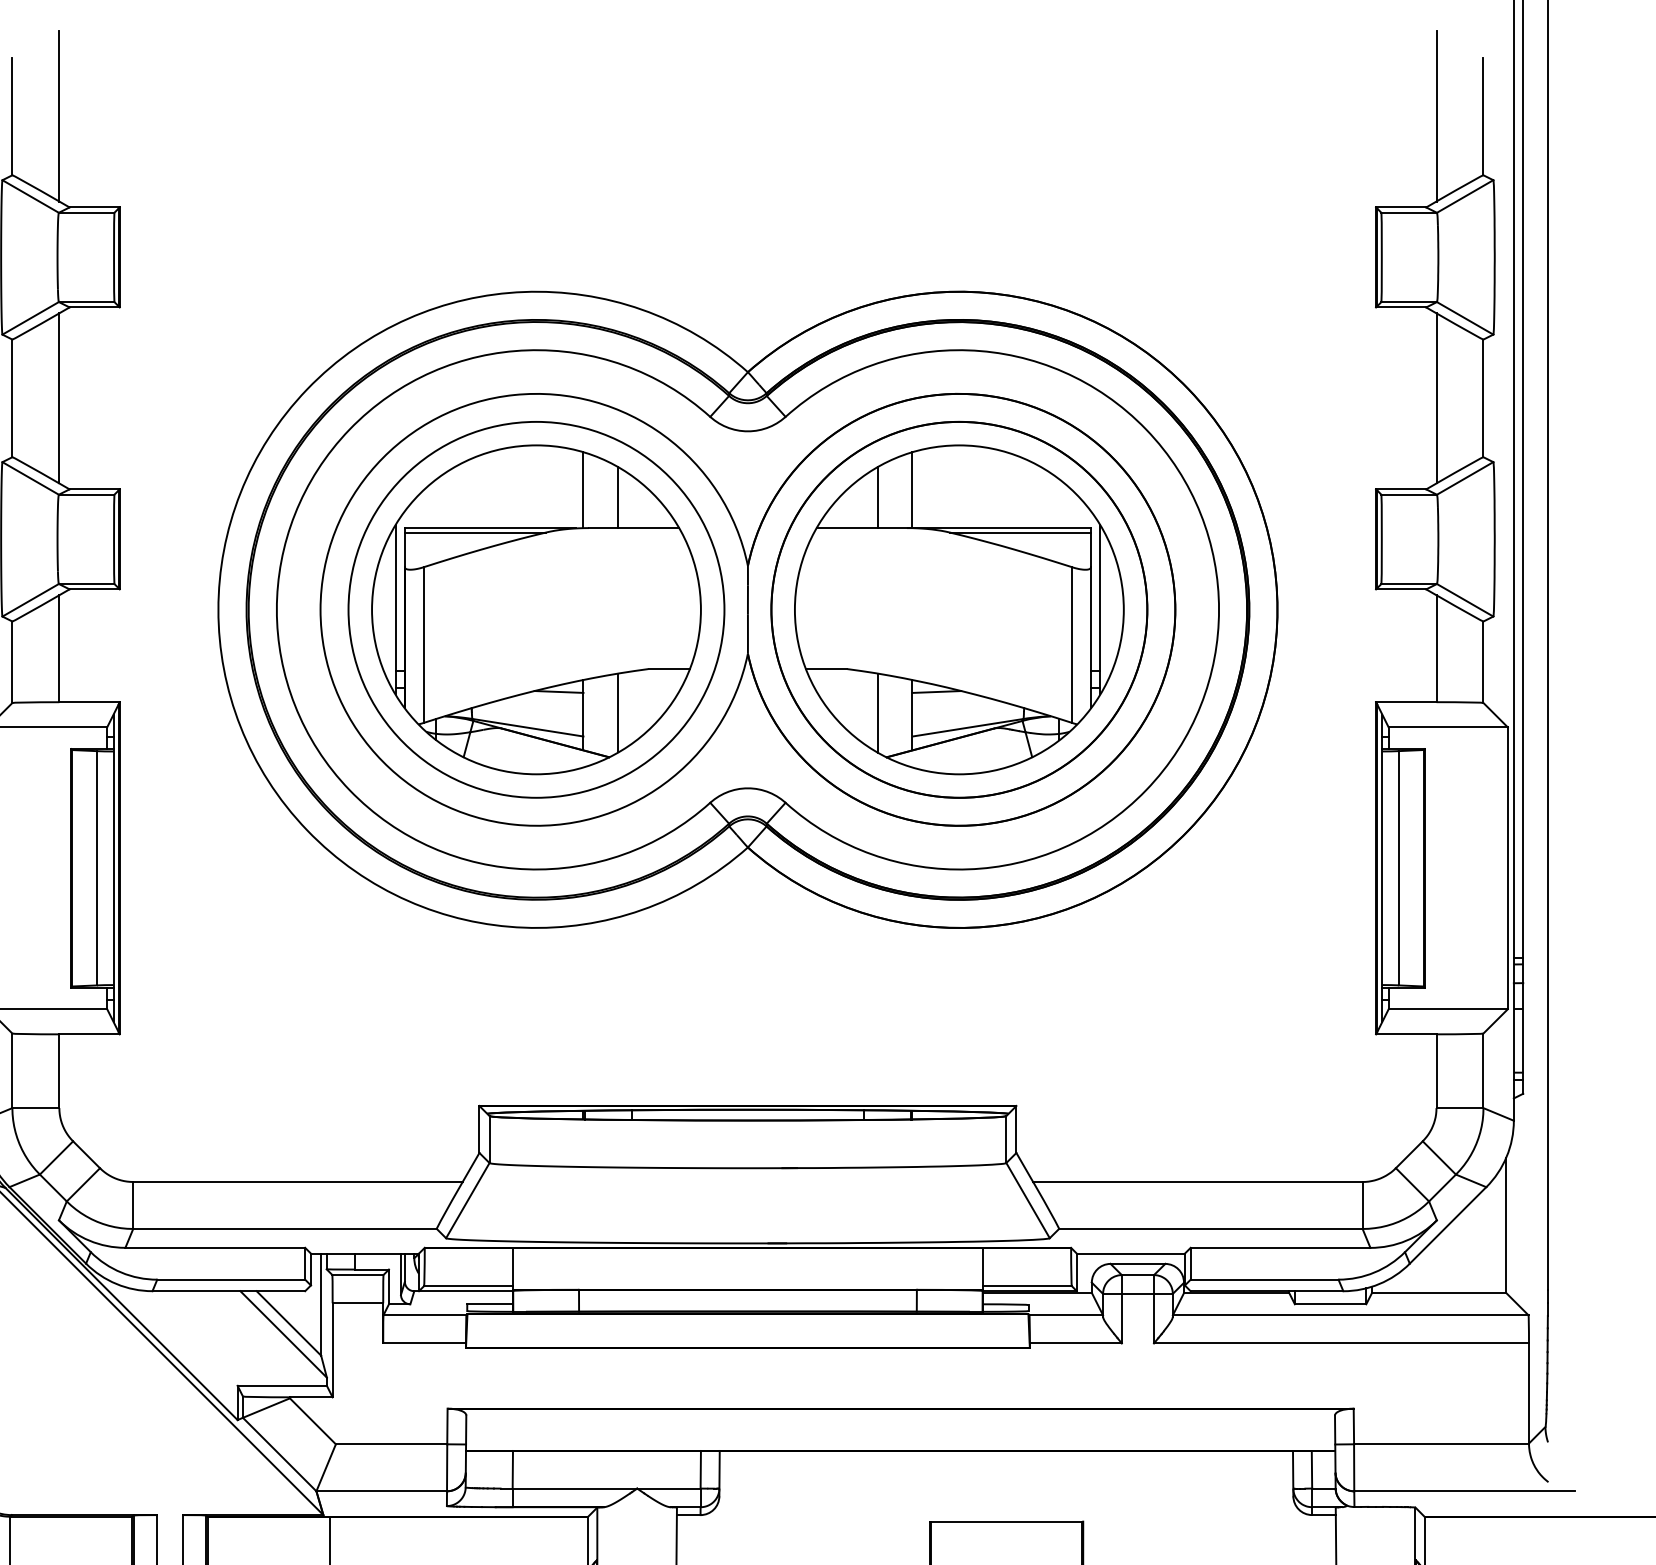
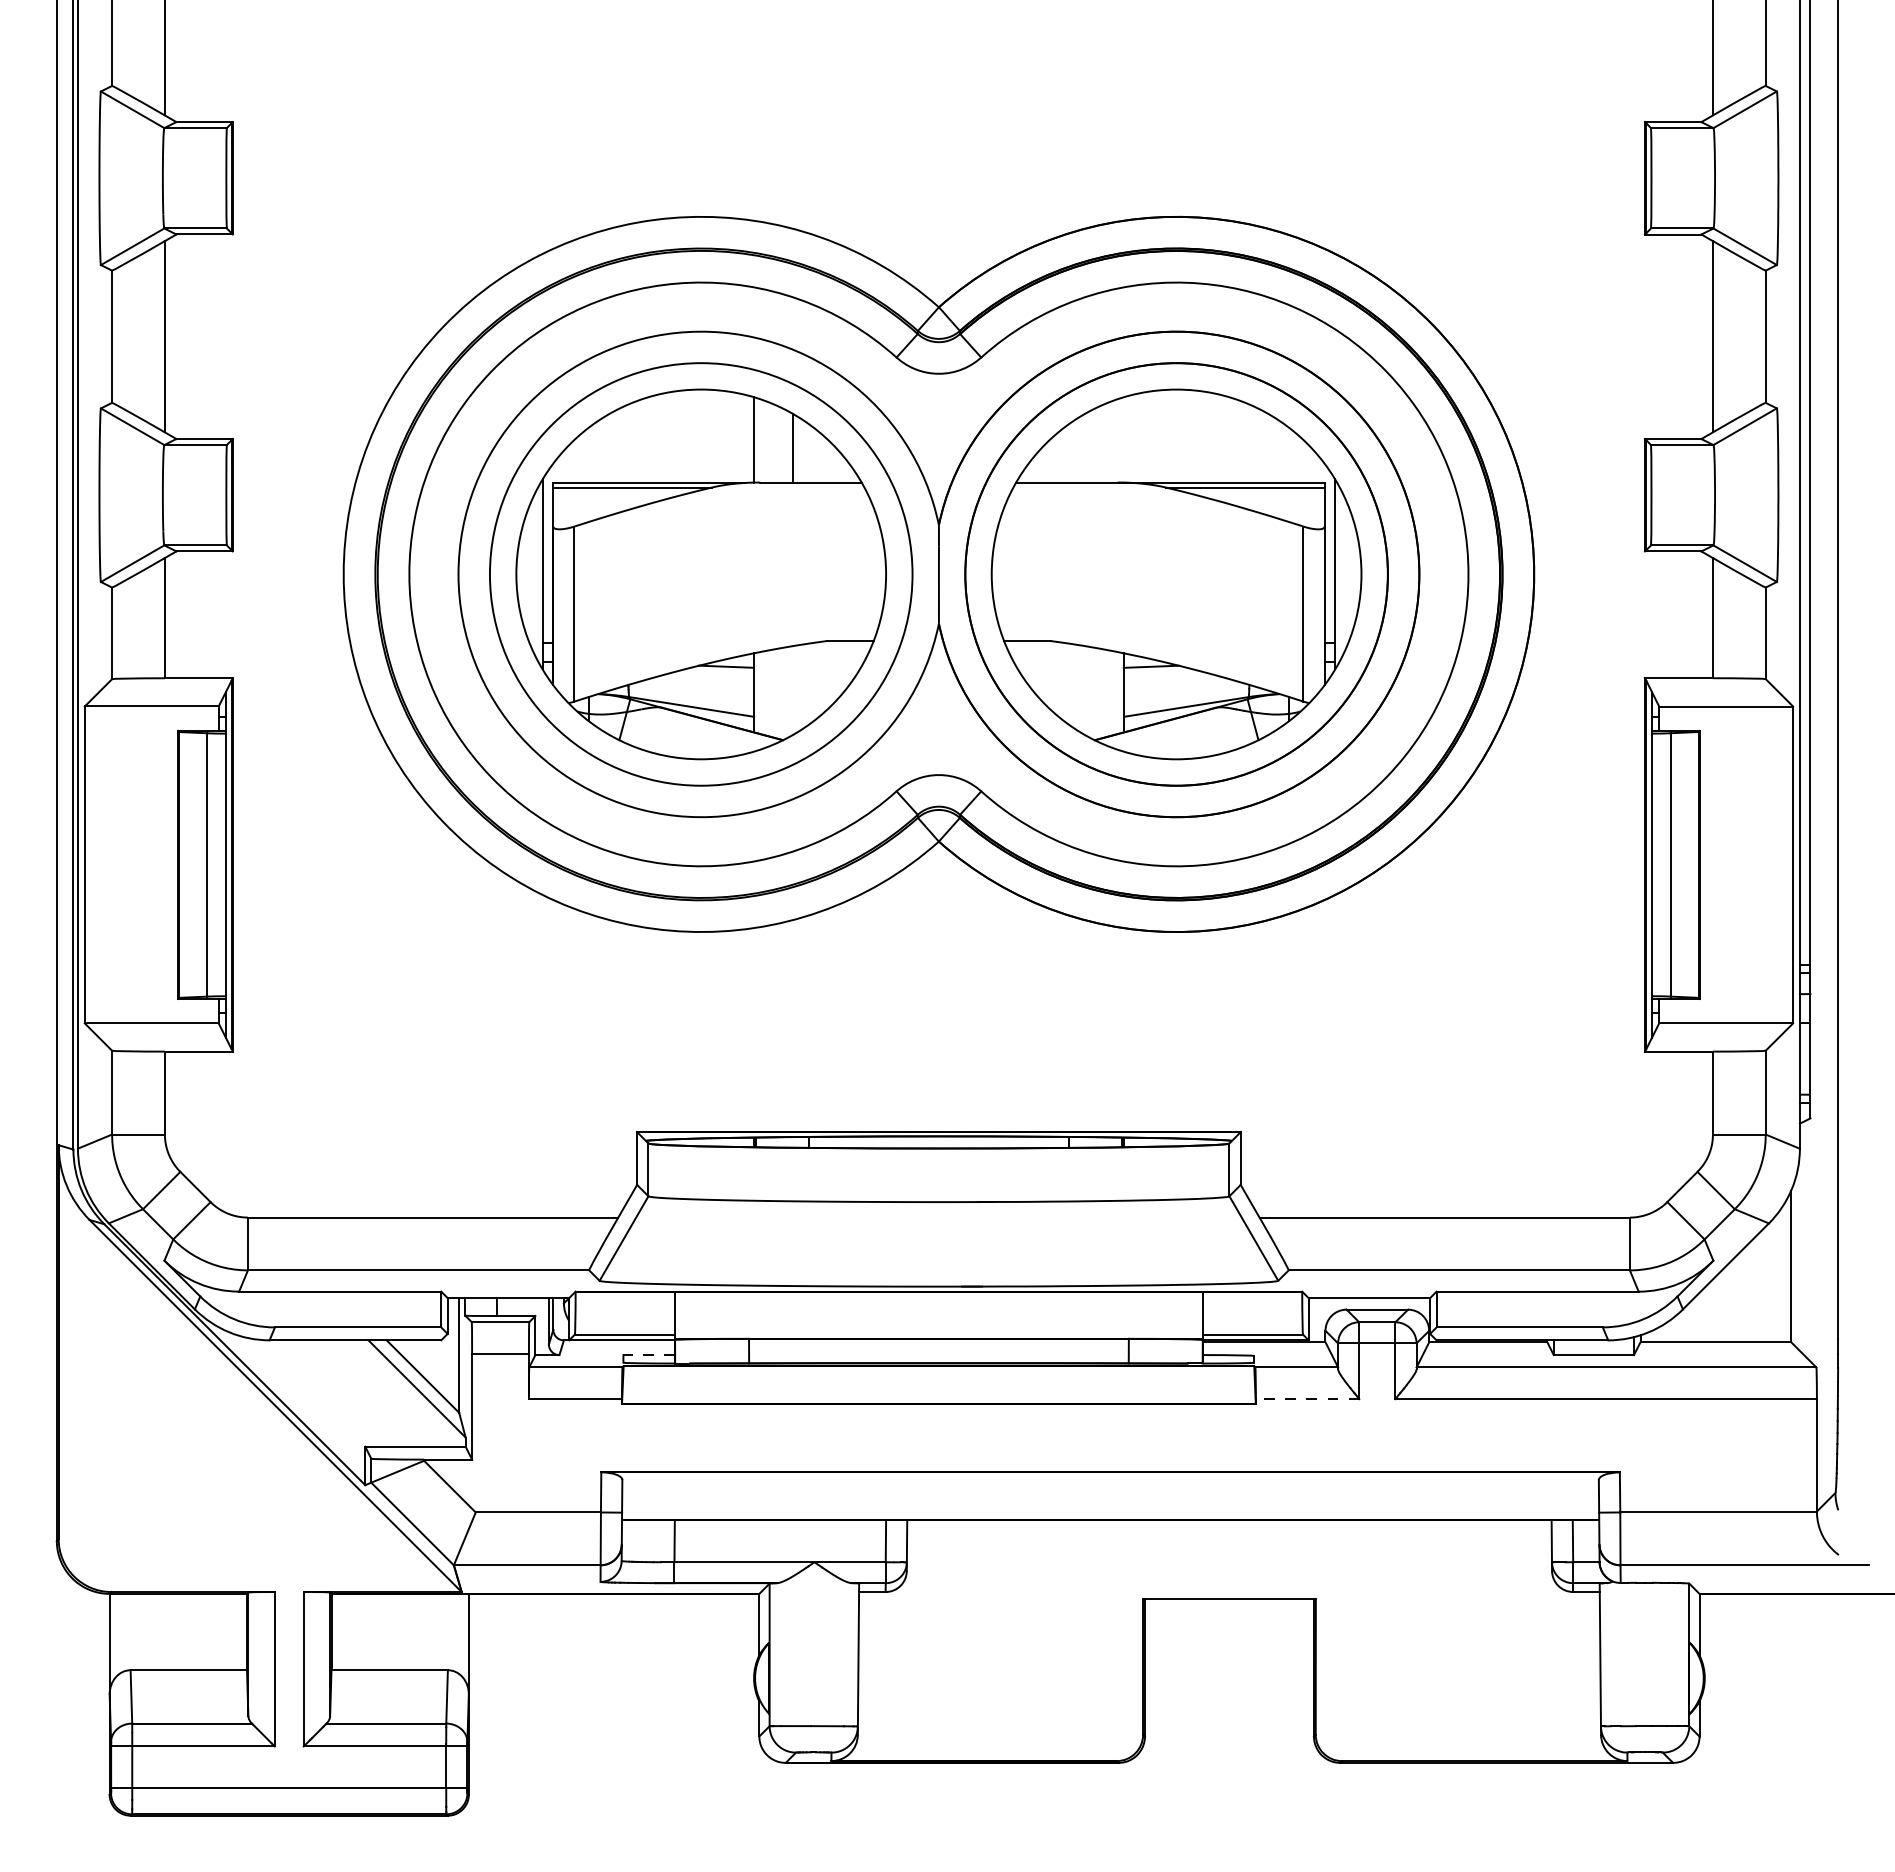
line: (912, 489) -> (1123, 439), removed
line: (877, 497) -> (1084, 448), removed
line: (617, 713) -> (792, 690), removed
line: (877, 713) -> (1084, 690), removed
line: (490, 1304) -> (649, 1355), solid -> dashed
line: (1075, 1343) -> (1307, 1399), solid -> dashed

